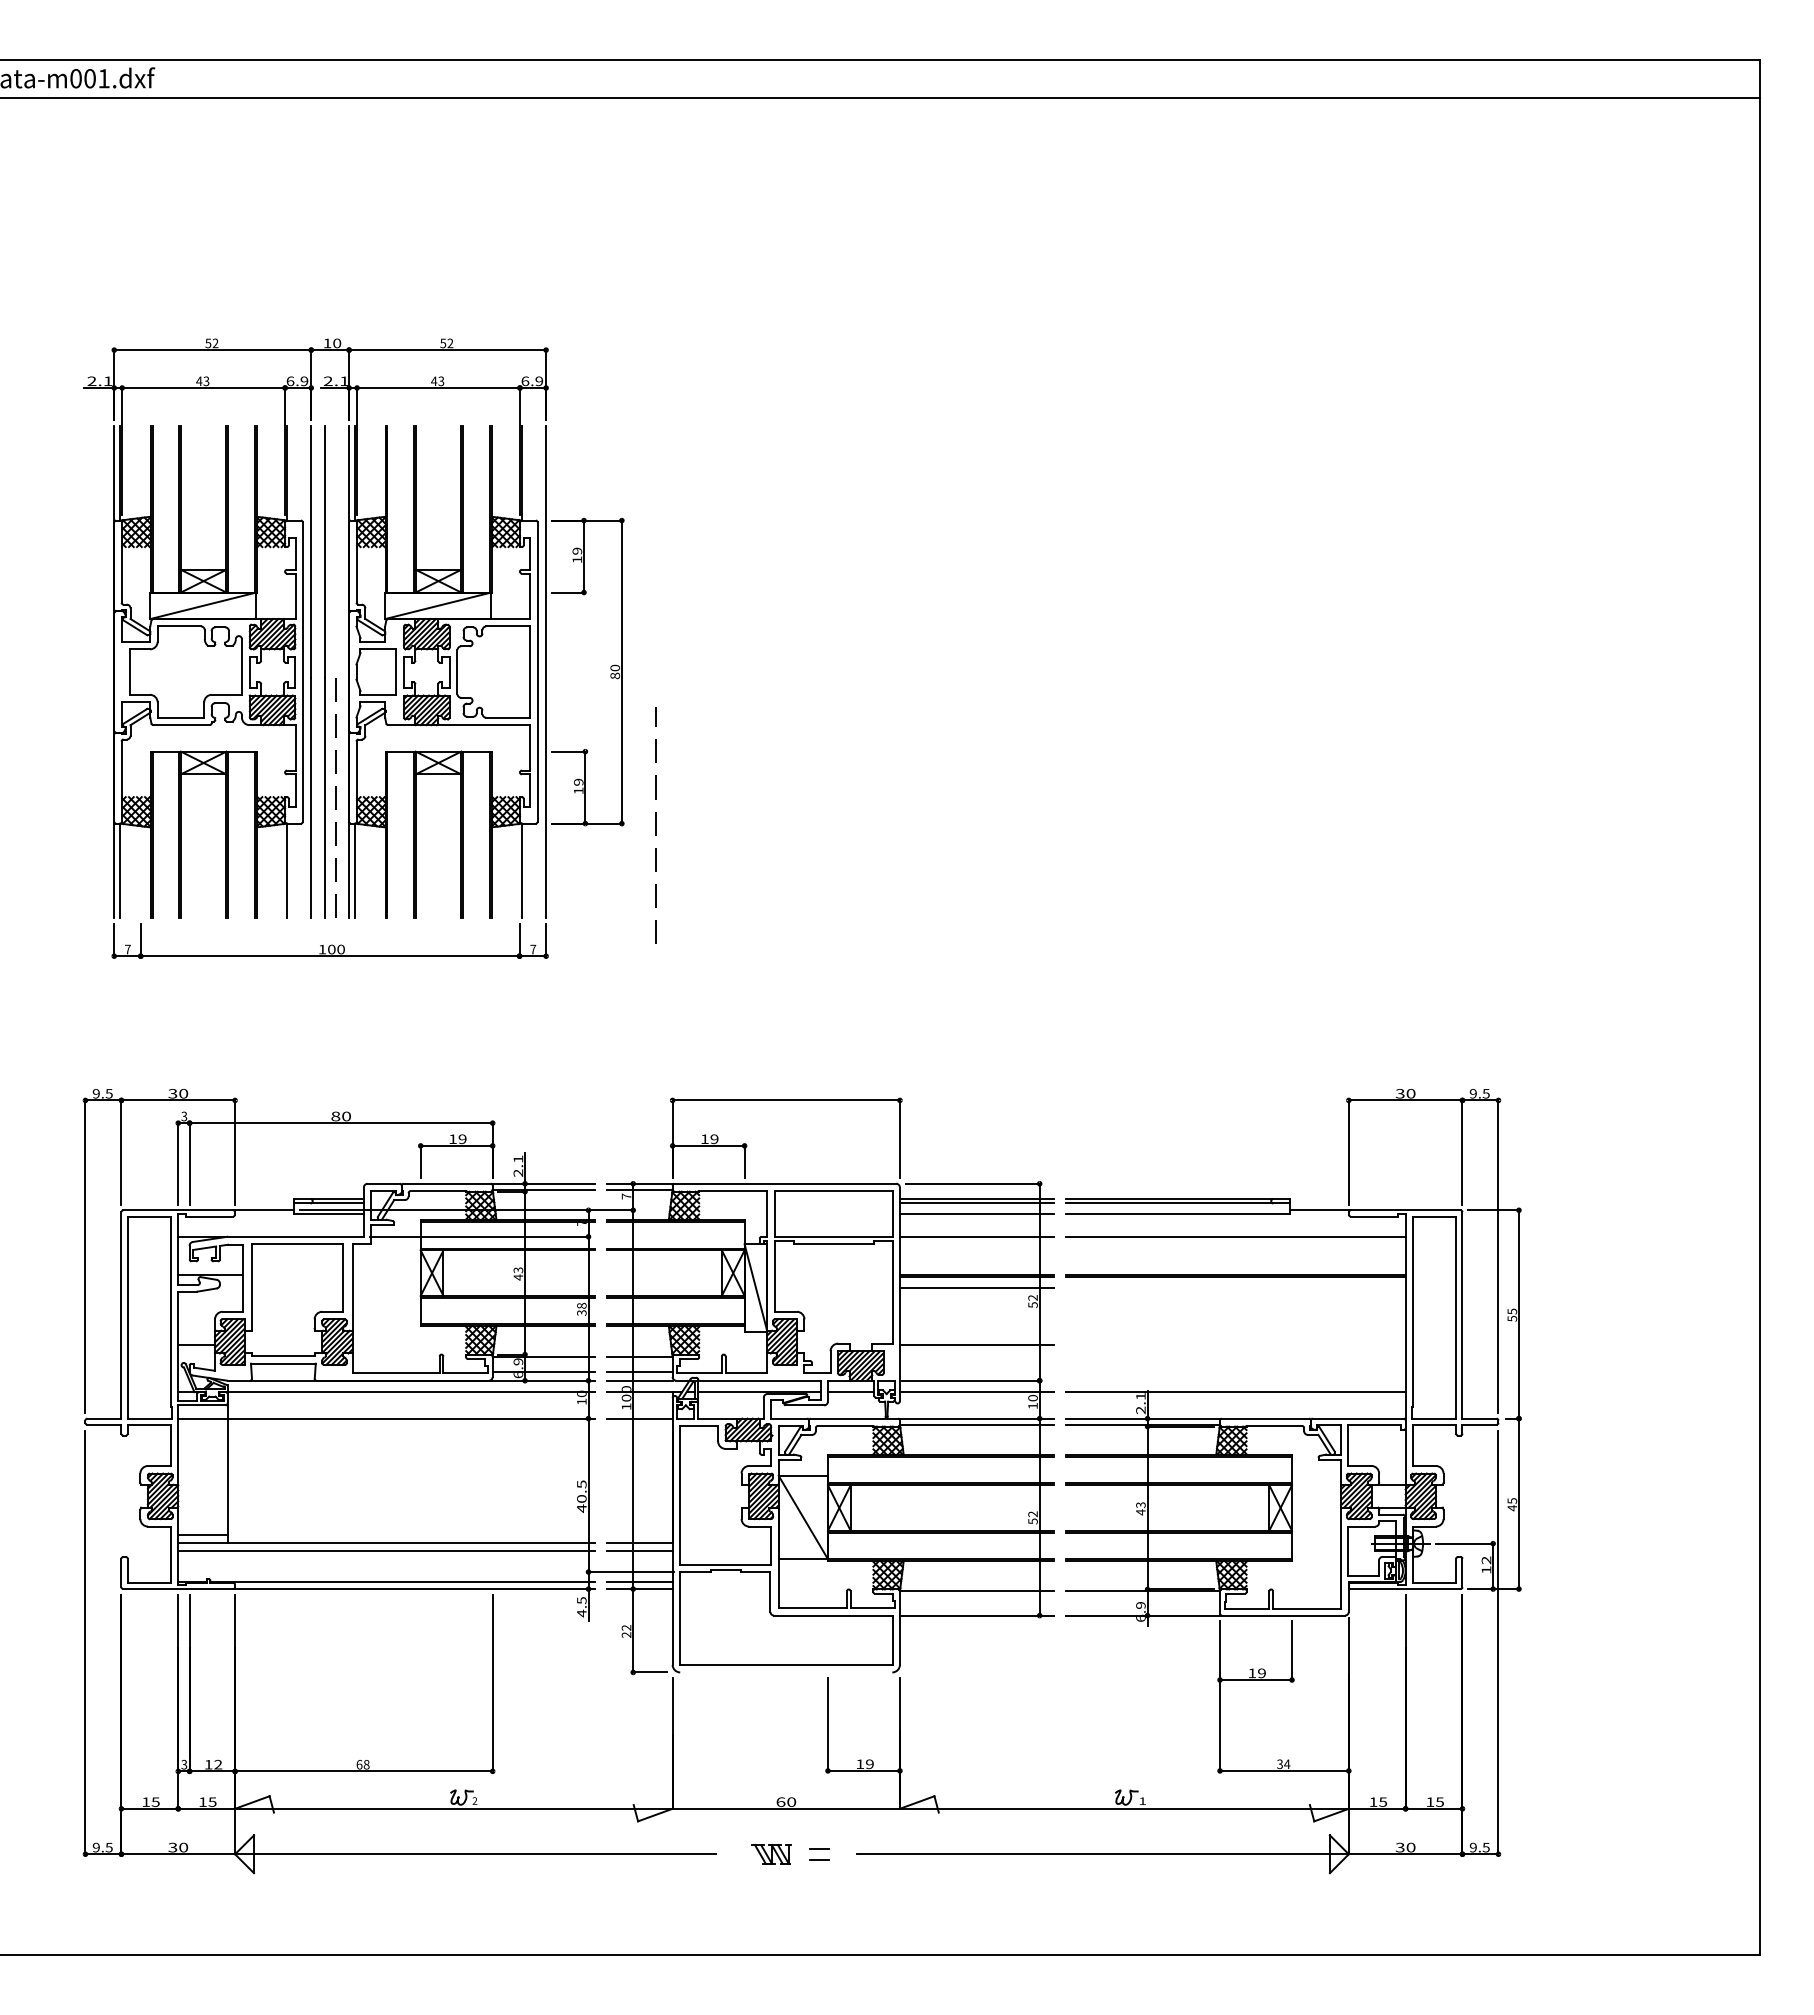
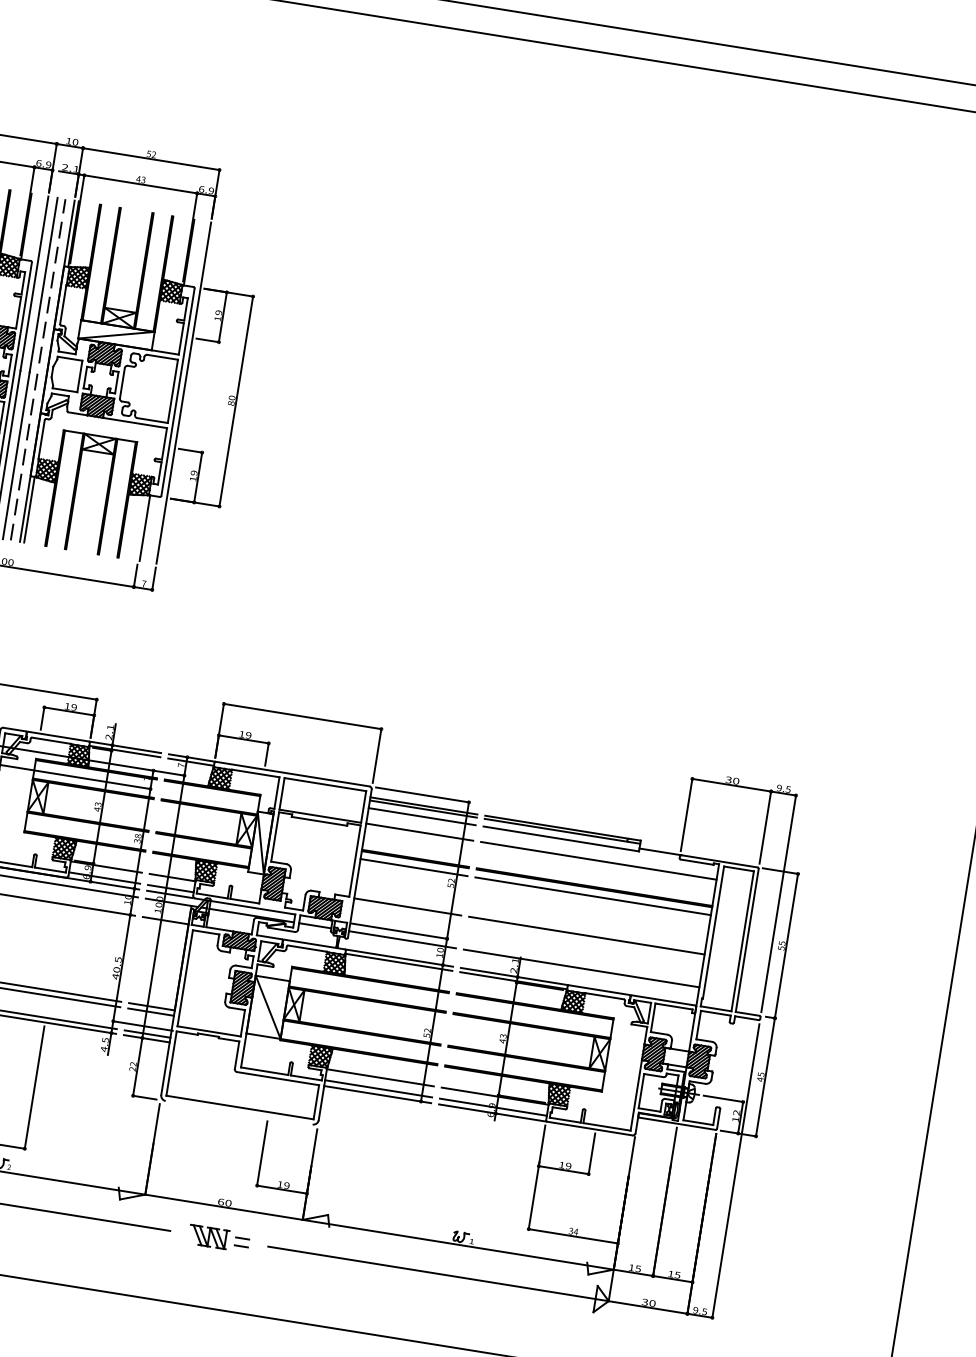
line: (655, 825) -> (52, 281), moved
line: (1235, 1287) -> (593, 895), added
line: (1235, 1344) -> (586, 935), added
line: (976, 1607) -> (378, 1088), added
line: (1142, 1607) -> (493, 1107), added
part: (771, 1854) -> (208, 1237), size x1.43

